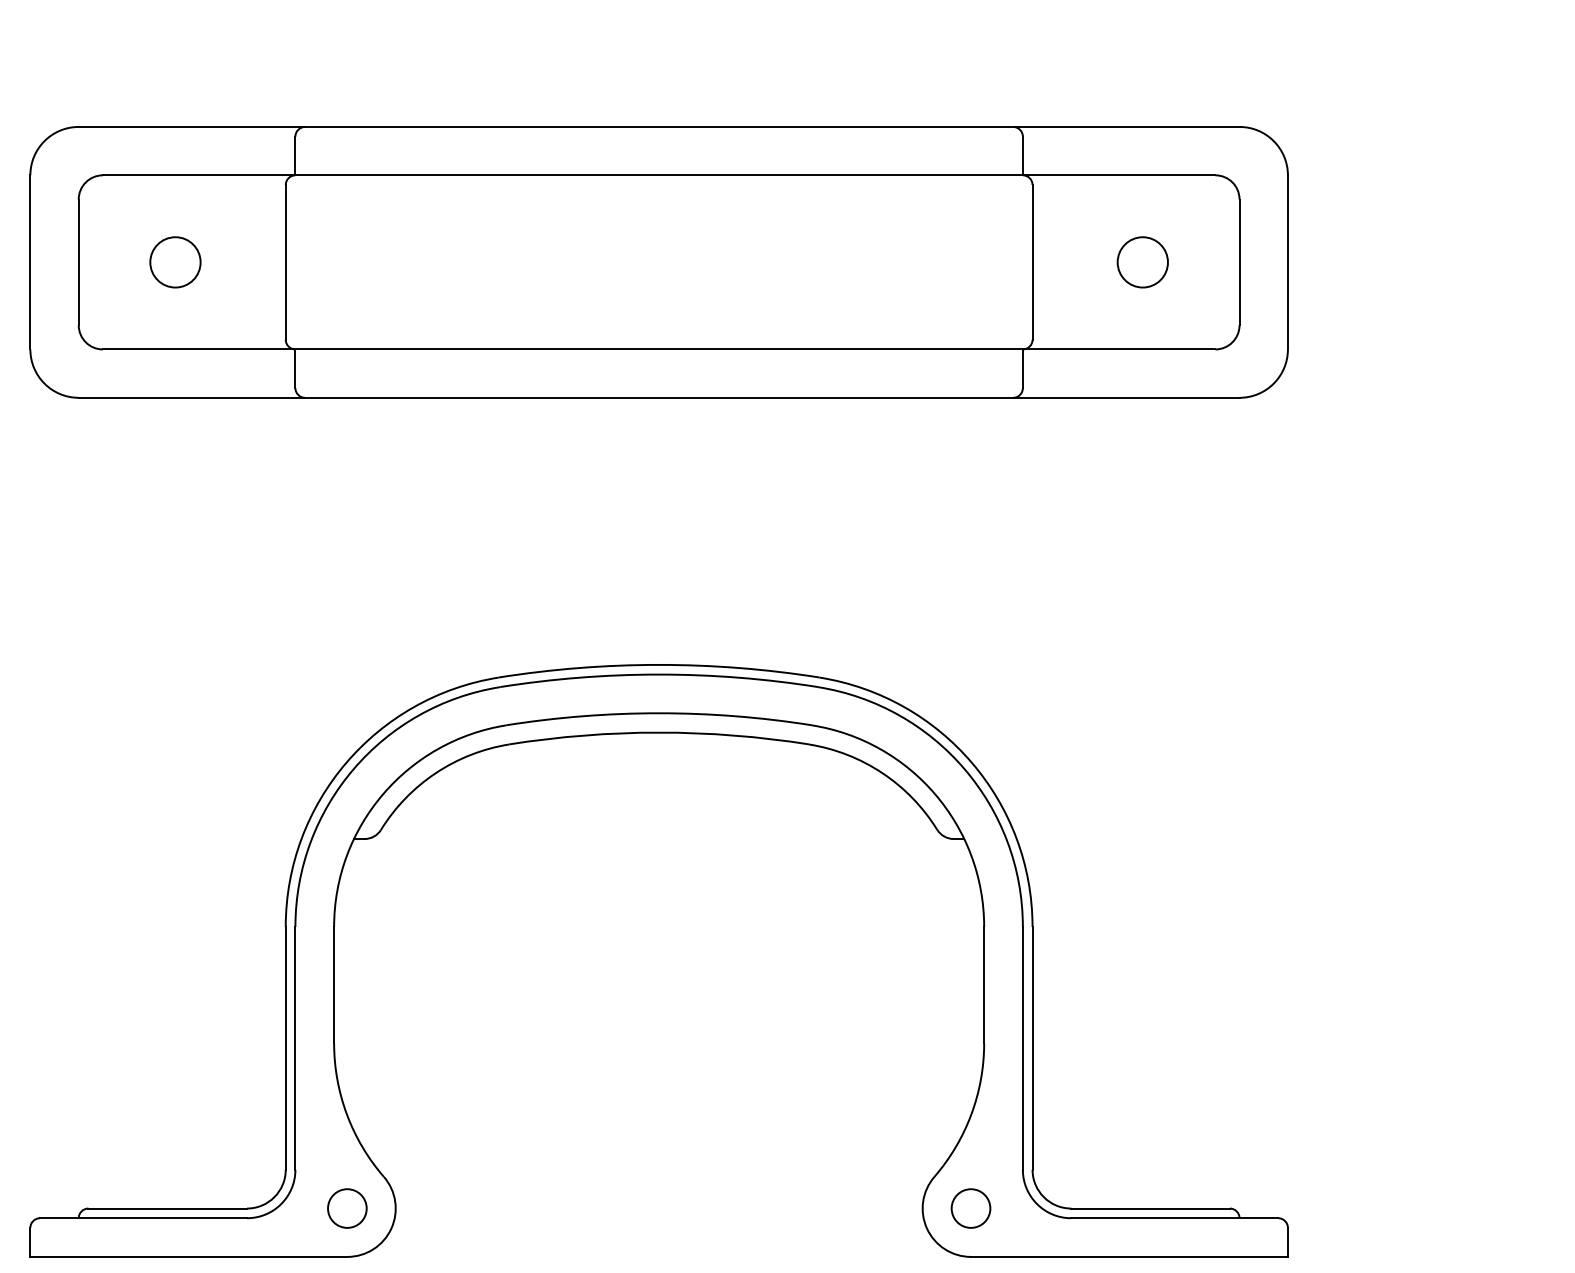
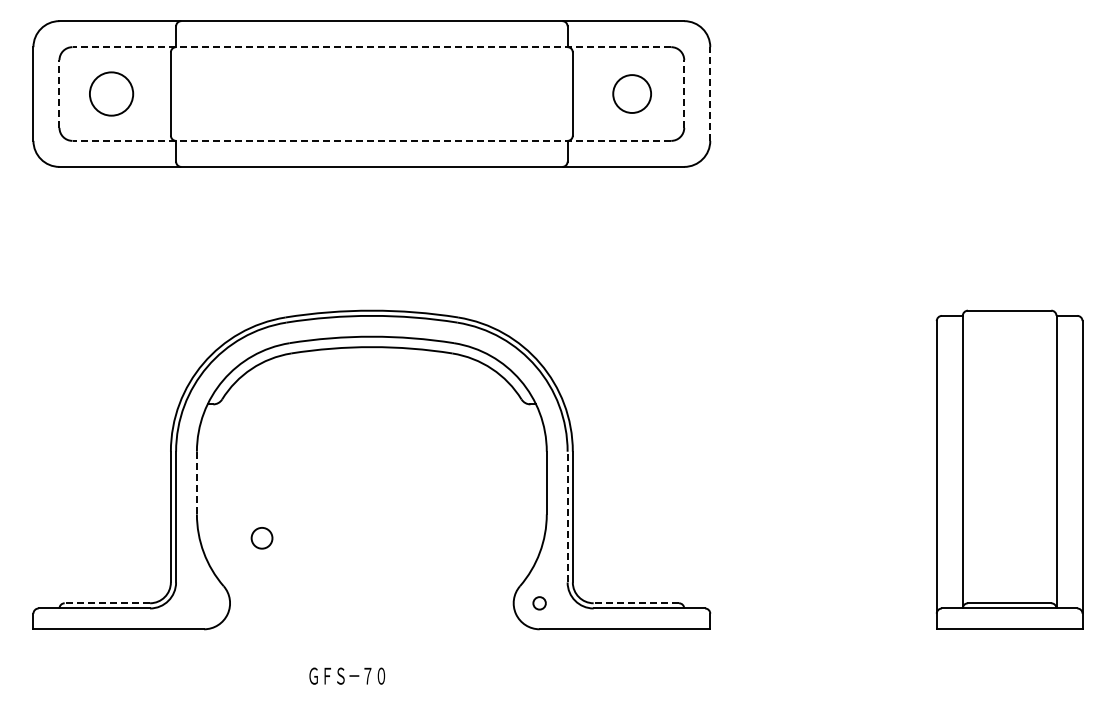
line: (658, 175) -> (371, 47), solid -> dashed
circle: (175, 261) -> (111, 93), size x1.6
circle: (1141, 261) -> (631, 93), size x1.4
line: (78, 263) -> (59, 94), solid -> dashed
line: (1240, 263) -> (684, 94), solid -> dashed
line: (1288, 263) -> (710, 94), solid -> dashed
line: (658, 348) -> (371, 140), solid -> dashed
line: (333, 986) -> (196, 483), solid -> dashed
line: (1022, 1047) -> (567, 516), solid -> dashed
line: (167, 1208) -> (107, 603), solid -> dashed
circle: (346, 1208) -> (261, 538), moved
circle: (970, 1208) -> (539, 603), size x0.6
line: (1150, 1208) -> (636, 603), solid -> dashed

